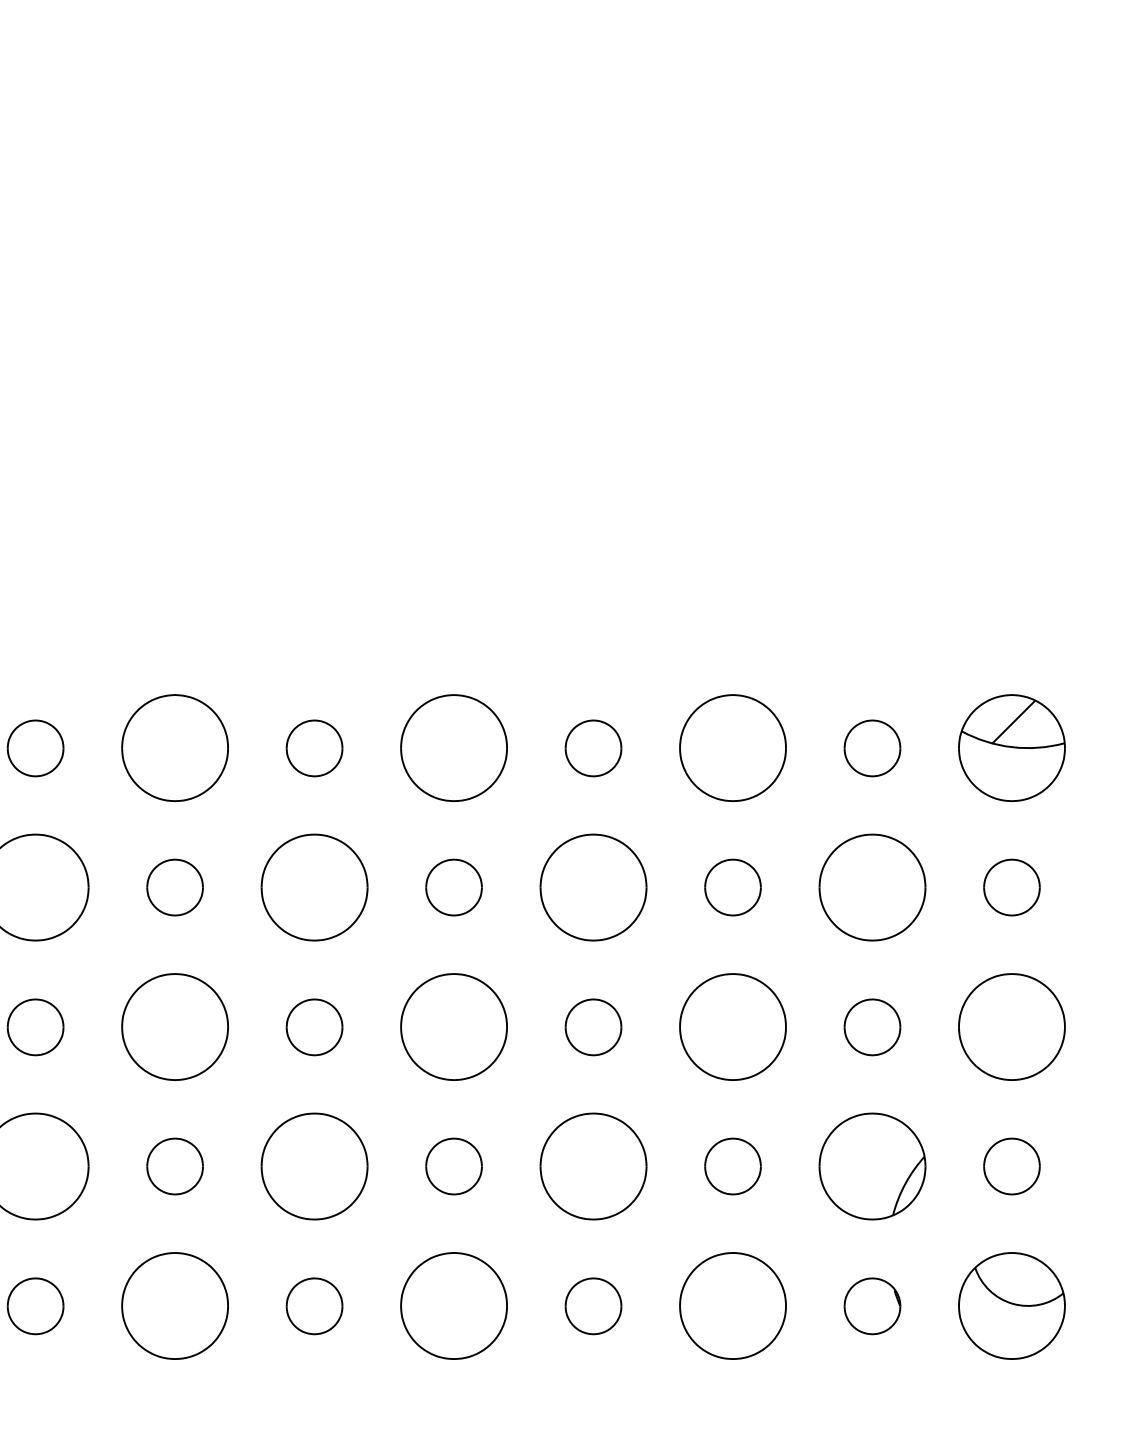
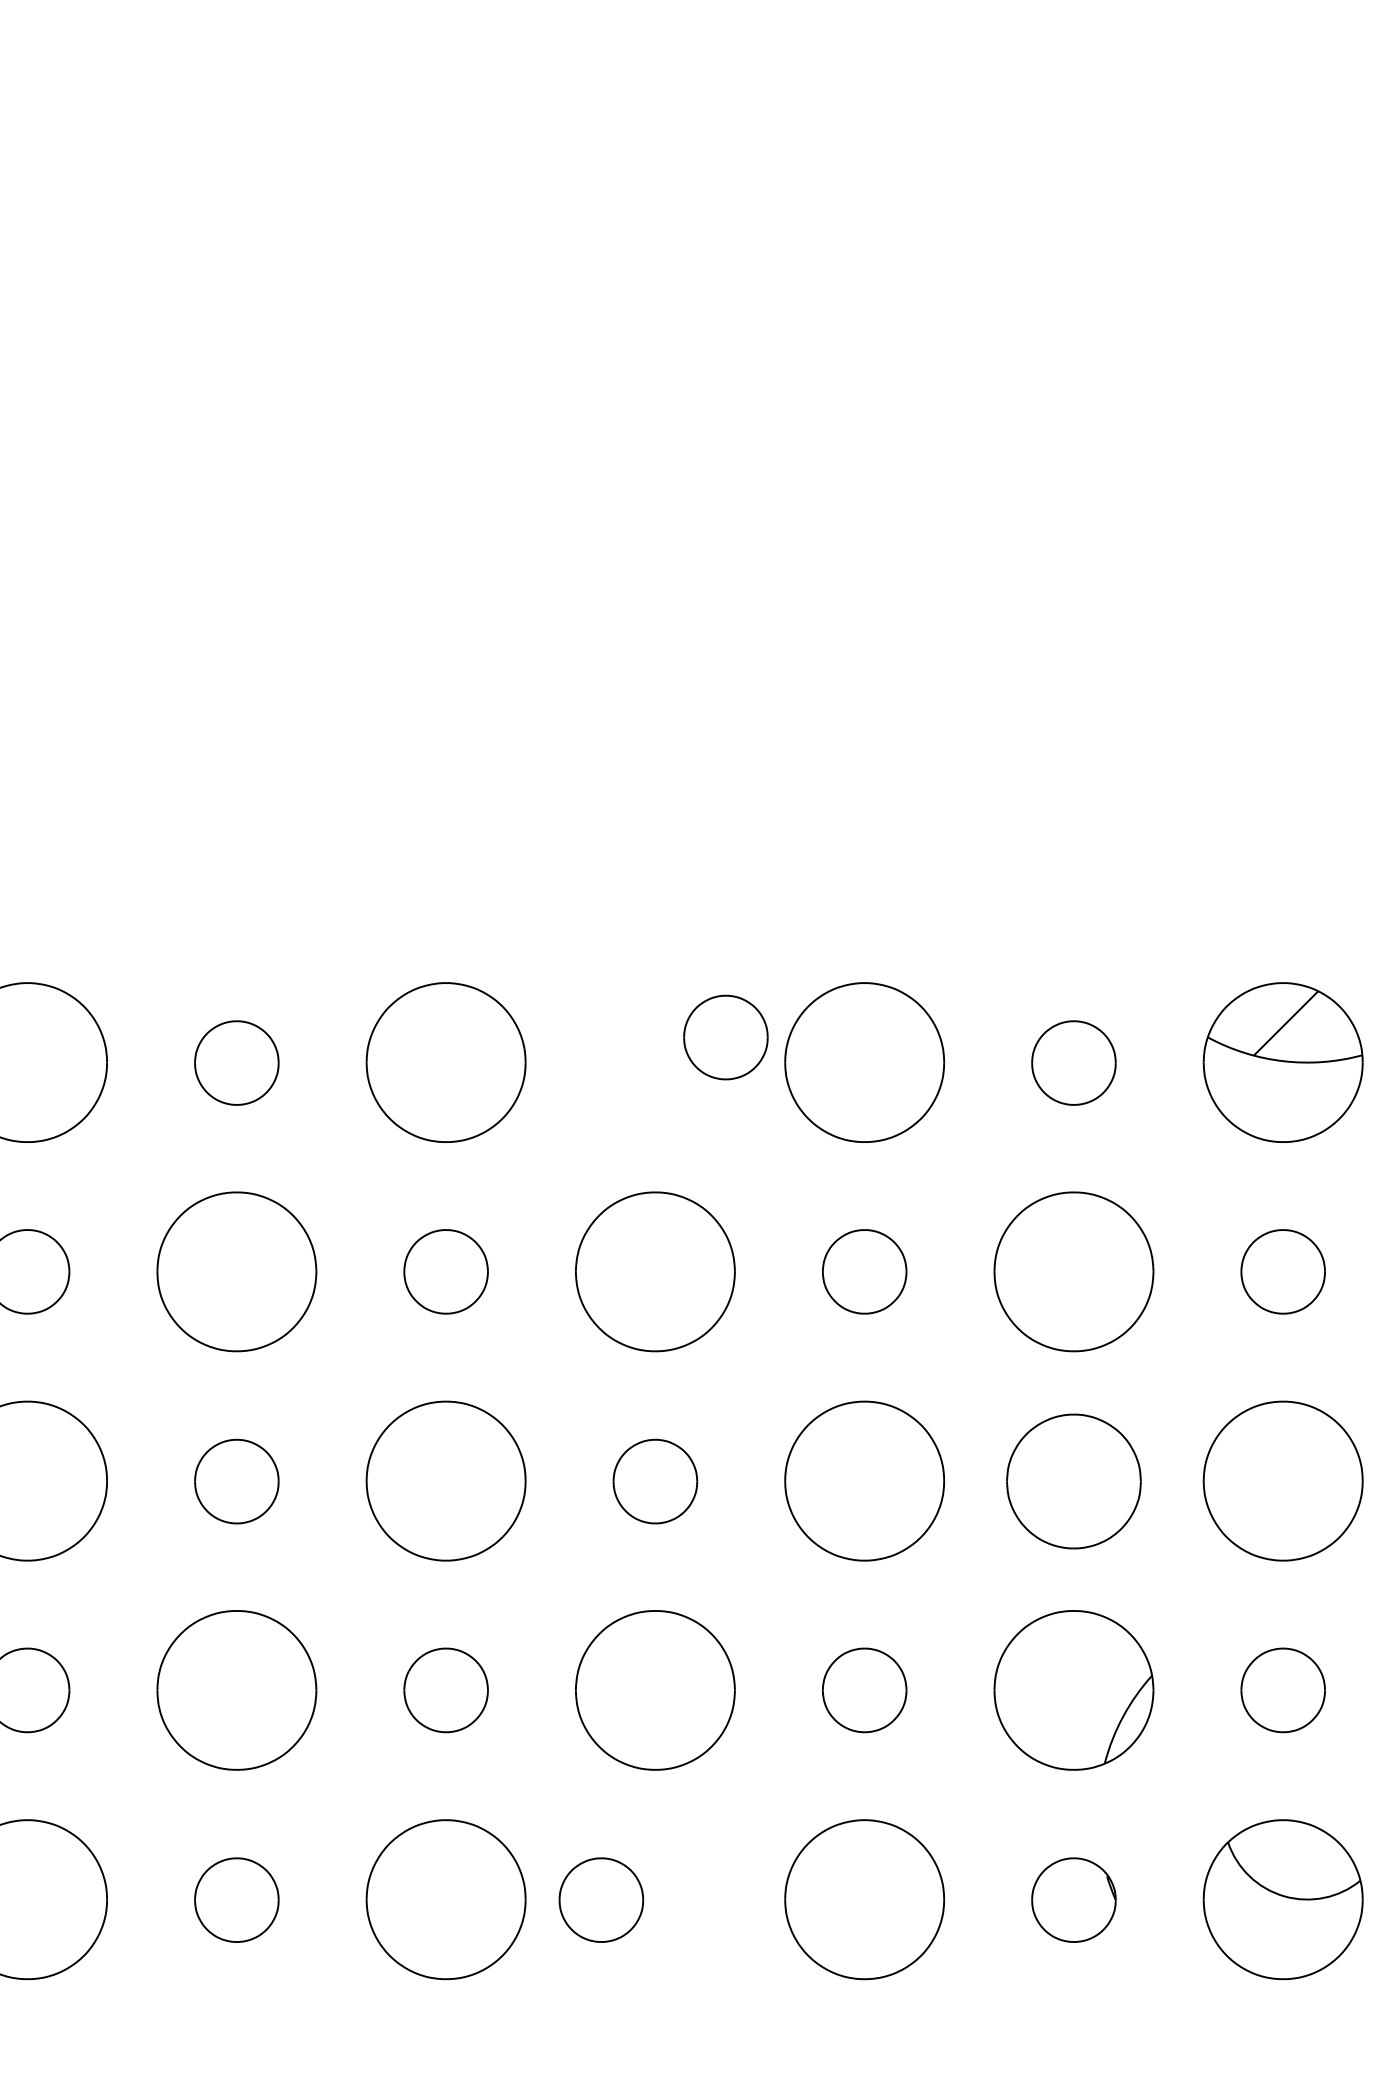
part: (593, 748) -> (725, 1037), moved
part: (872, 1027) -> (1073, 1481), size x1.6
part: (593, 1306) -> (601, 1900), moved

